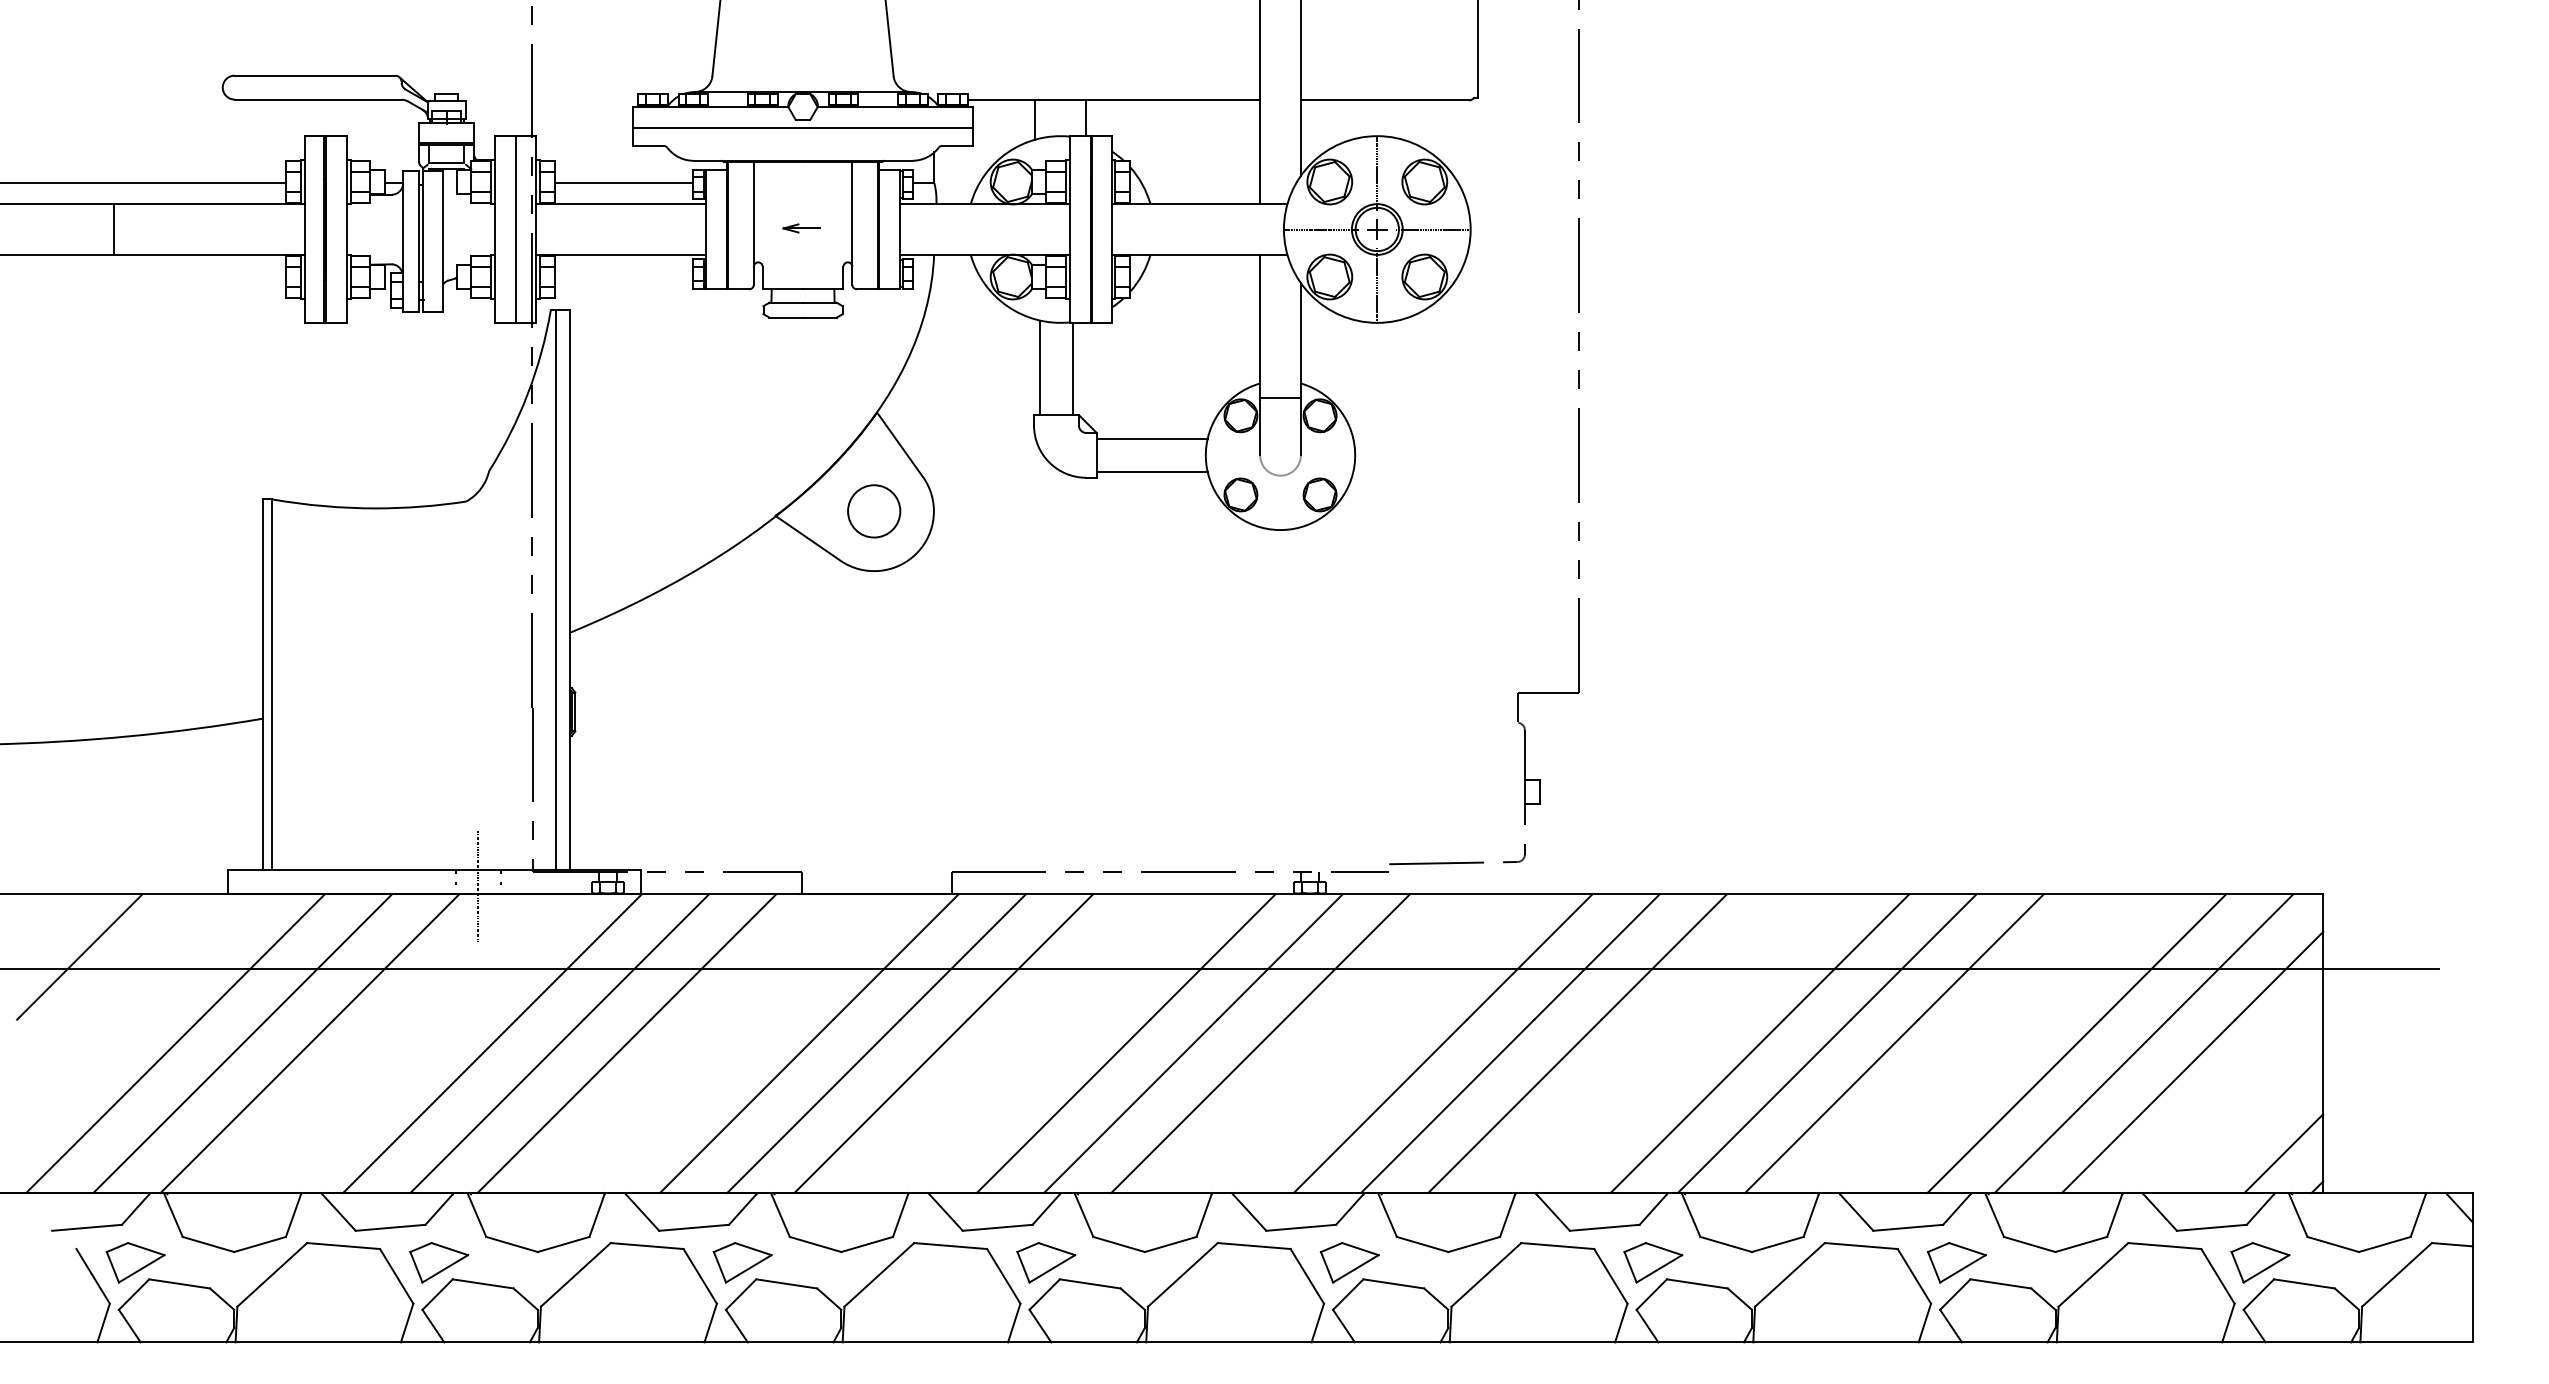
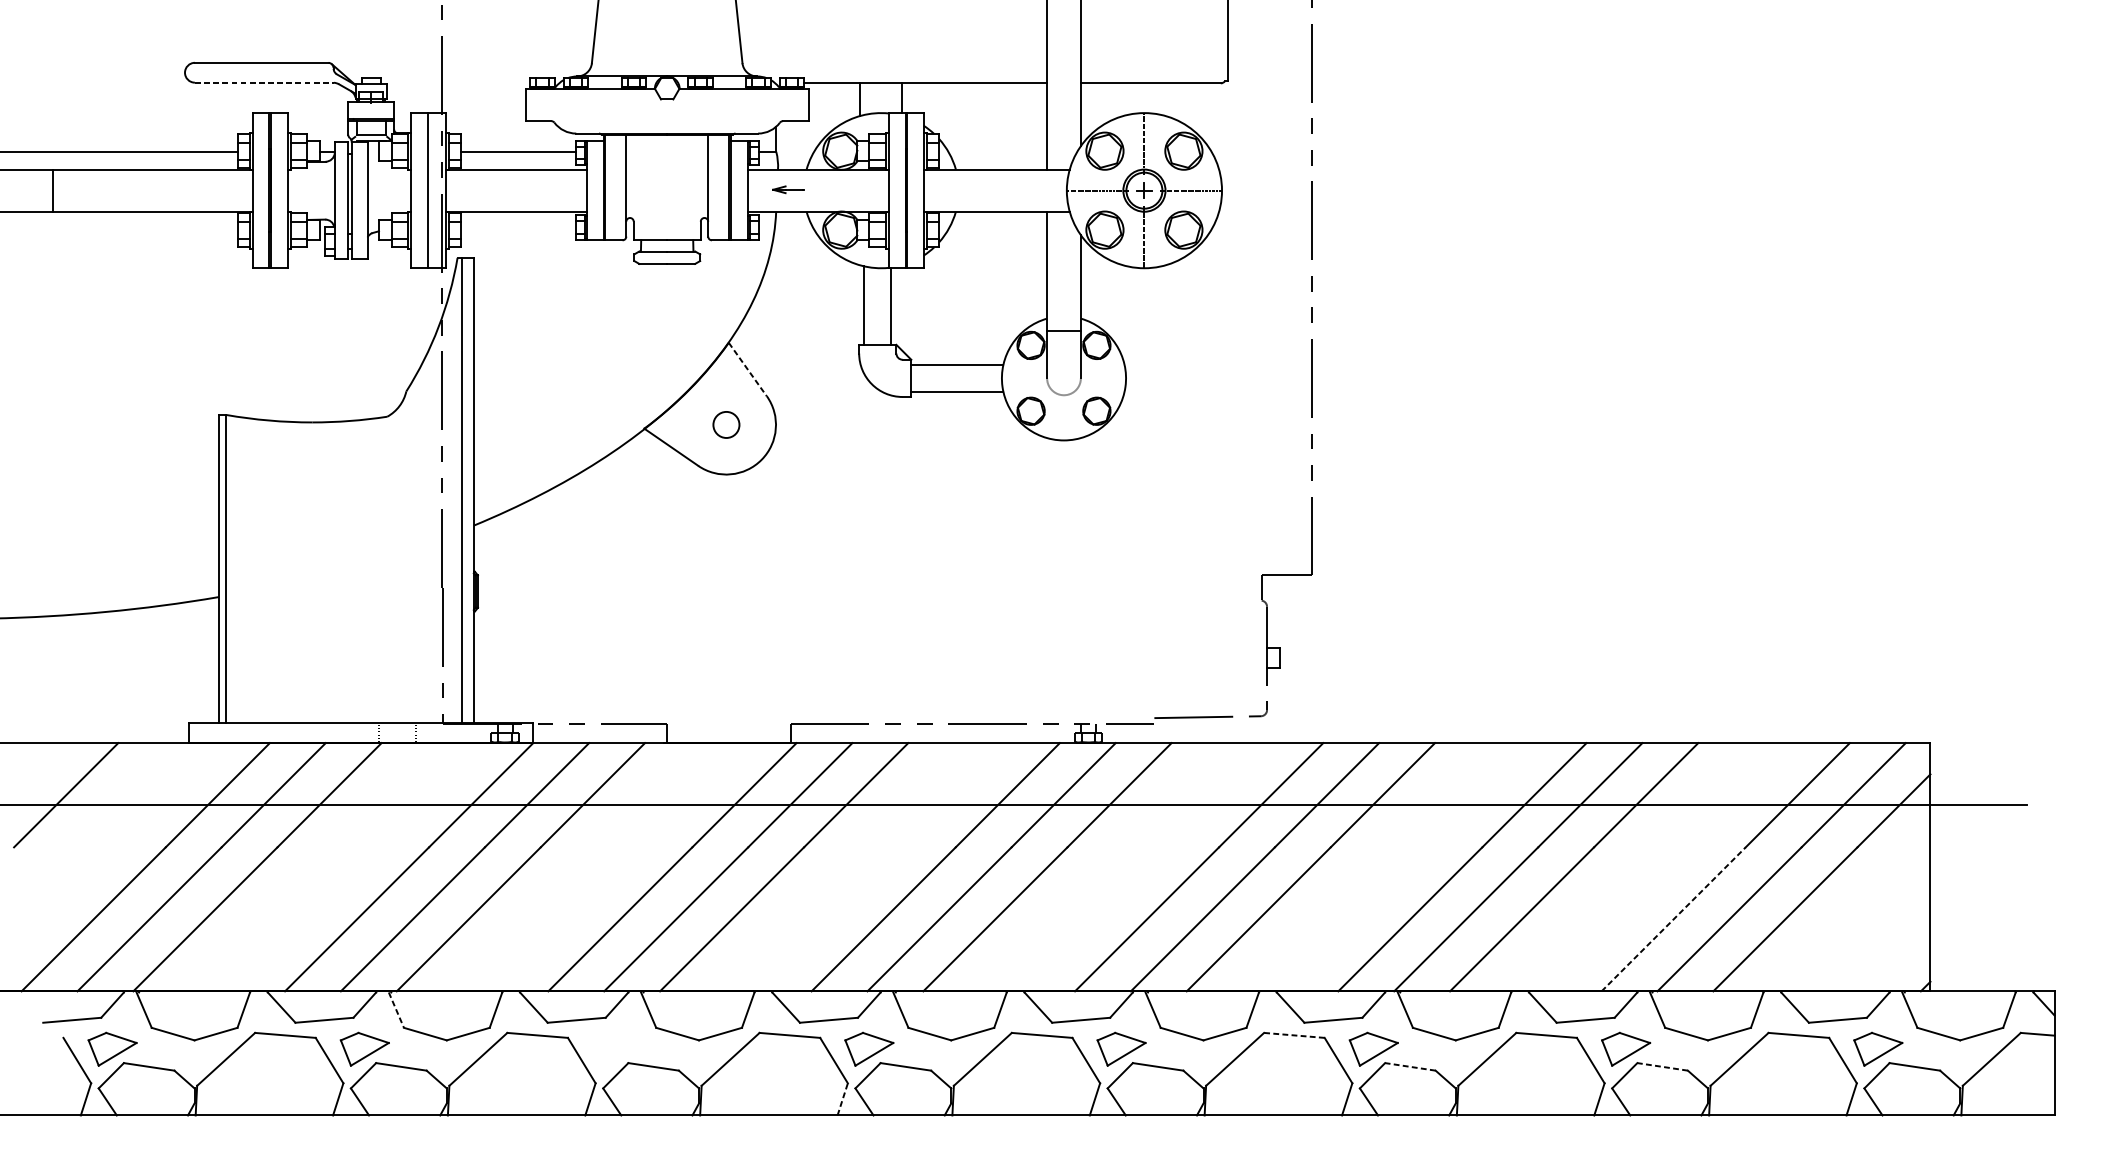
line: (318, 99) -> (264, 82), solid -> dashed
line: (802, 127) -> (666, 105), removed
part: (801, 228) -> (788, 189), moved
line: (113, 229) -> (52, 190), moved
line: (900, 445) -> (748, 370), solid -> dashed
circle: (874, 511) -> (726, 425), size x0.6
line: (478, 885) -> (397, 735), removed
line: (2014, 1106) -> (1673, 919), solid -> dashed
line: (2283, 1153) -> (1897, 958), removed
line: (477, 1216) -> (396, 1010), solid -> dashed
line: (1557, 1246) -> (1294, 1035), solid -> dashed
part: (742, 1262) -> (616, 1049), removed
line: (1697, 1283) -> (1410, 1066), solid -> dashed
line: (2000, 1283) -> (1662, 1066), solid -> dashed
line: (1014, 1322) -> (842, 1098), solid -> dashed

